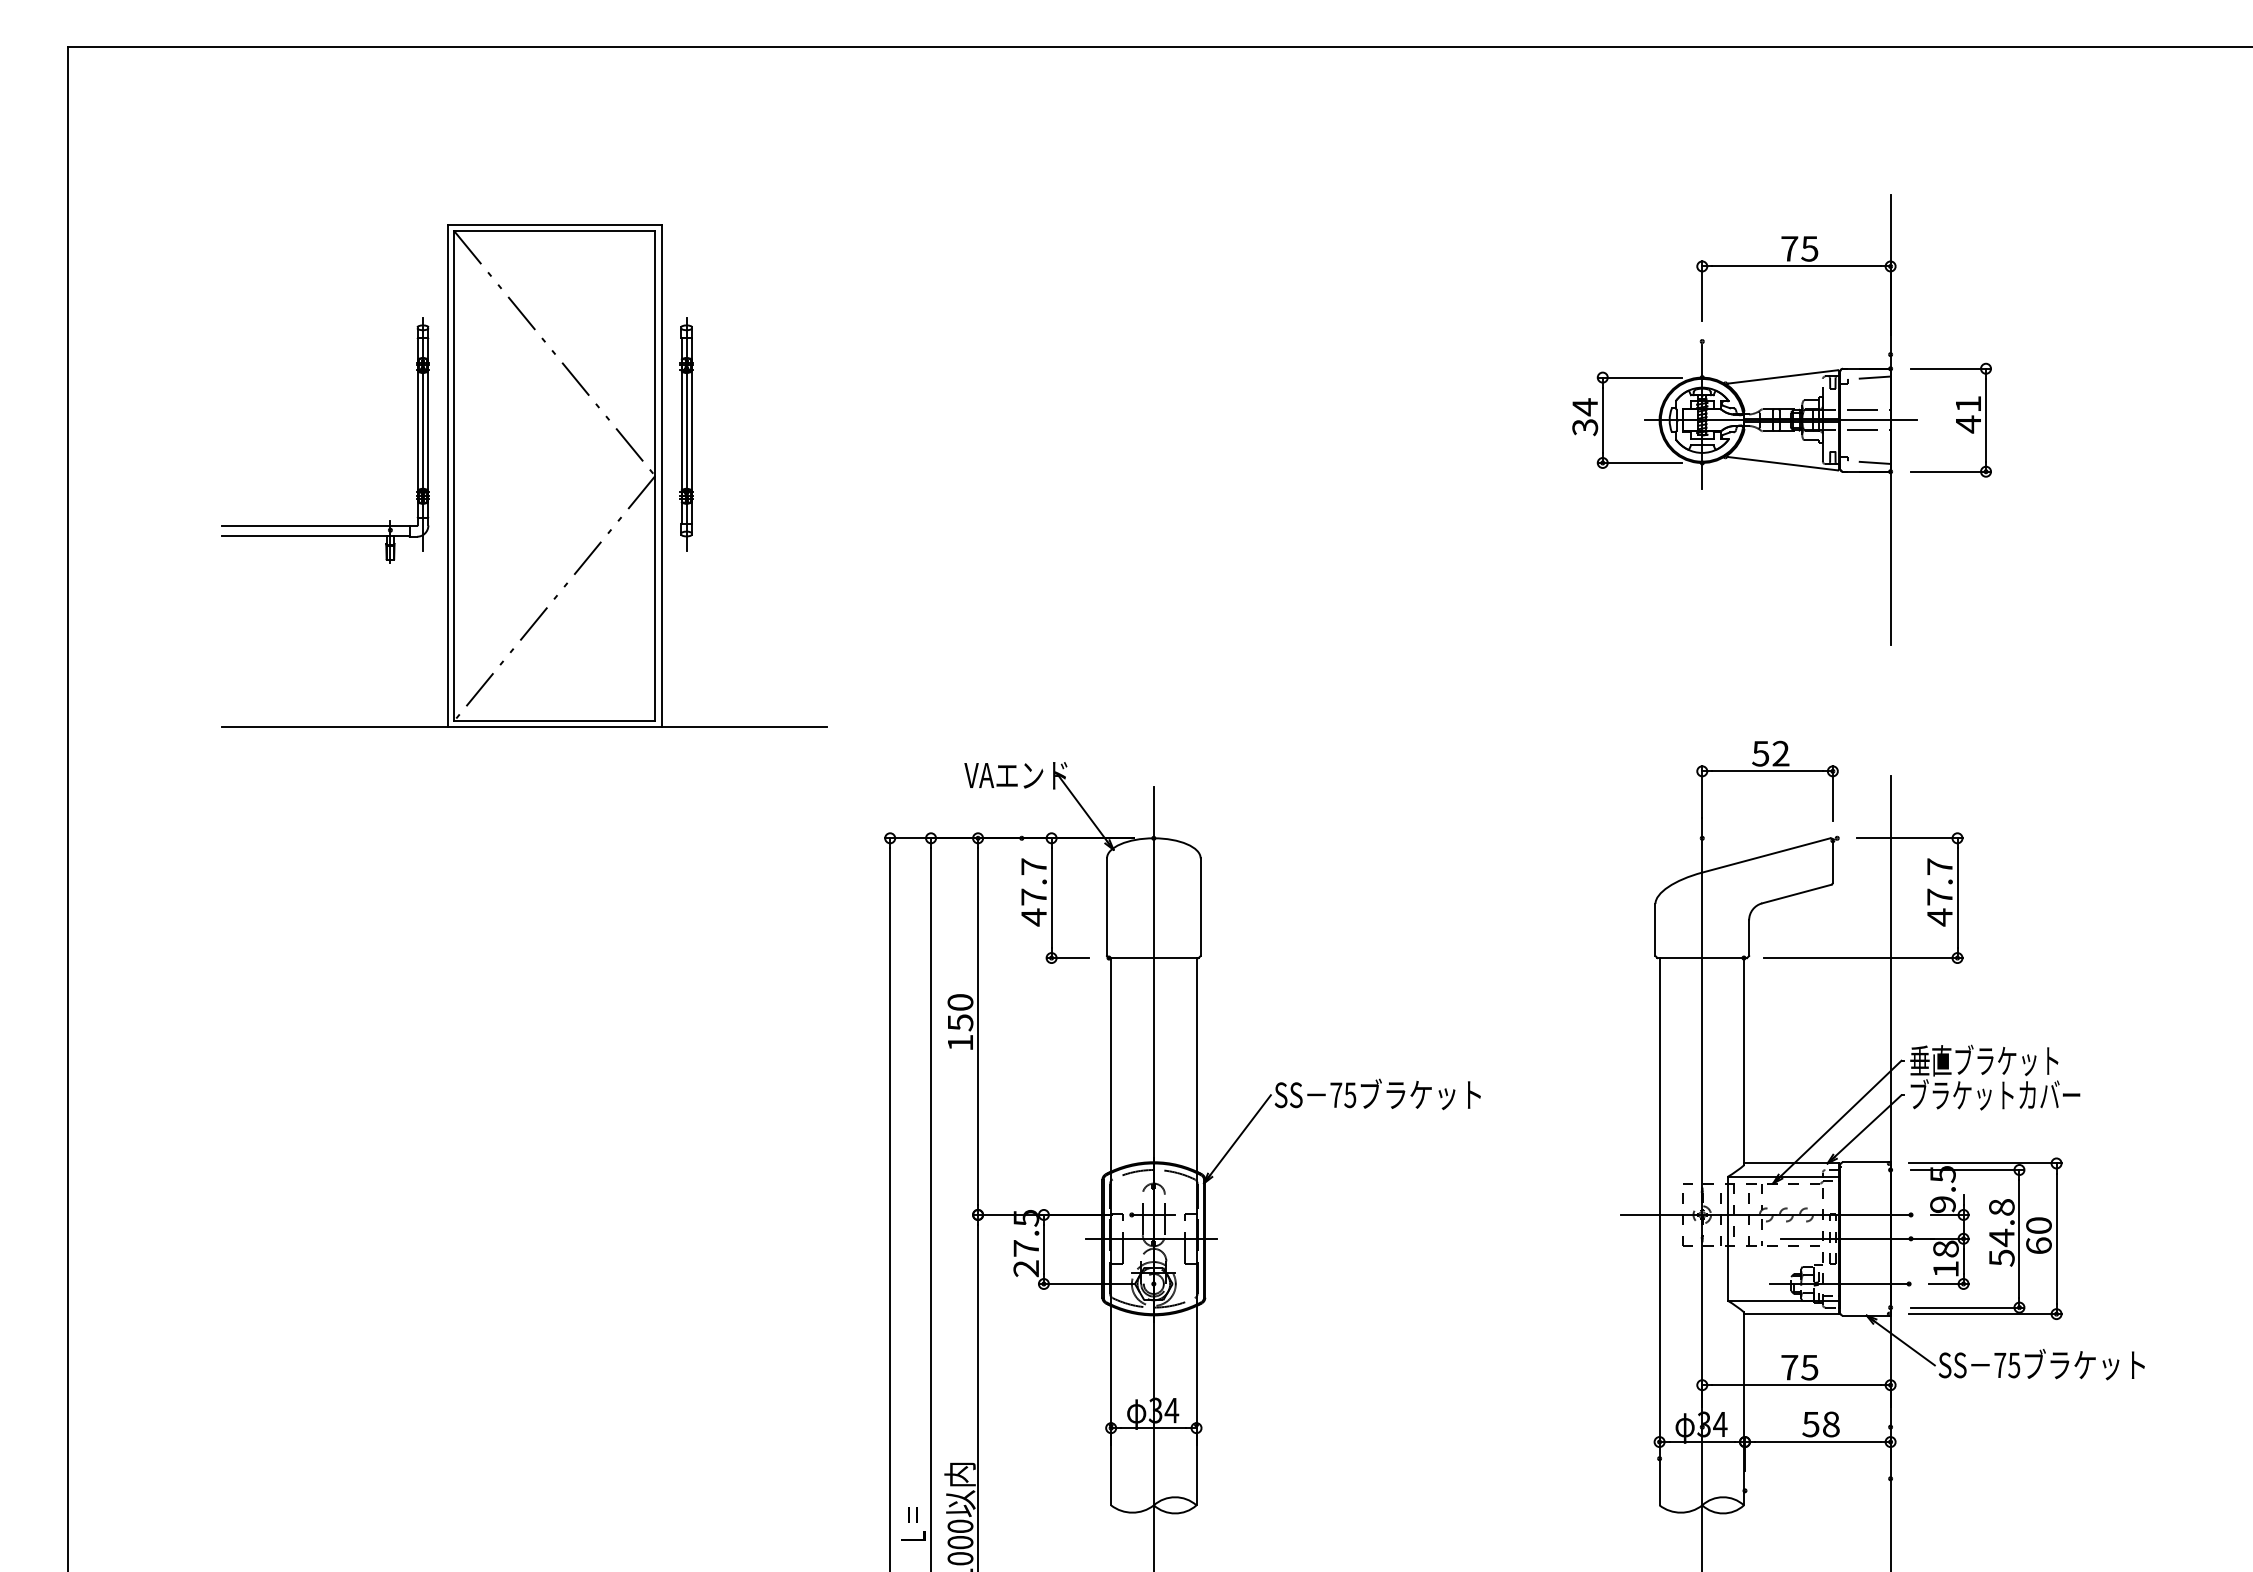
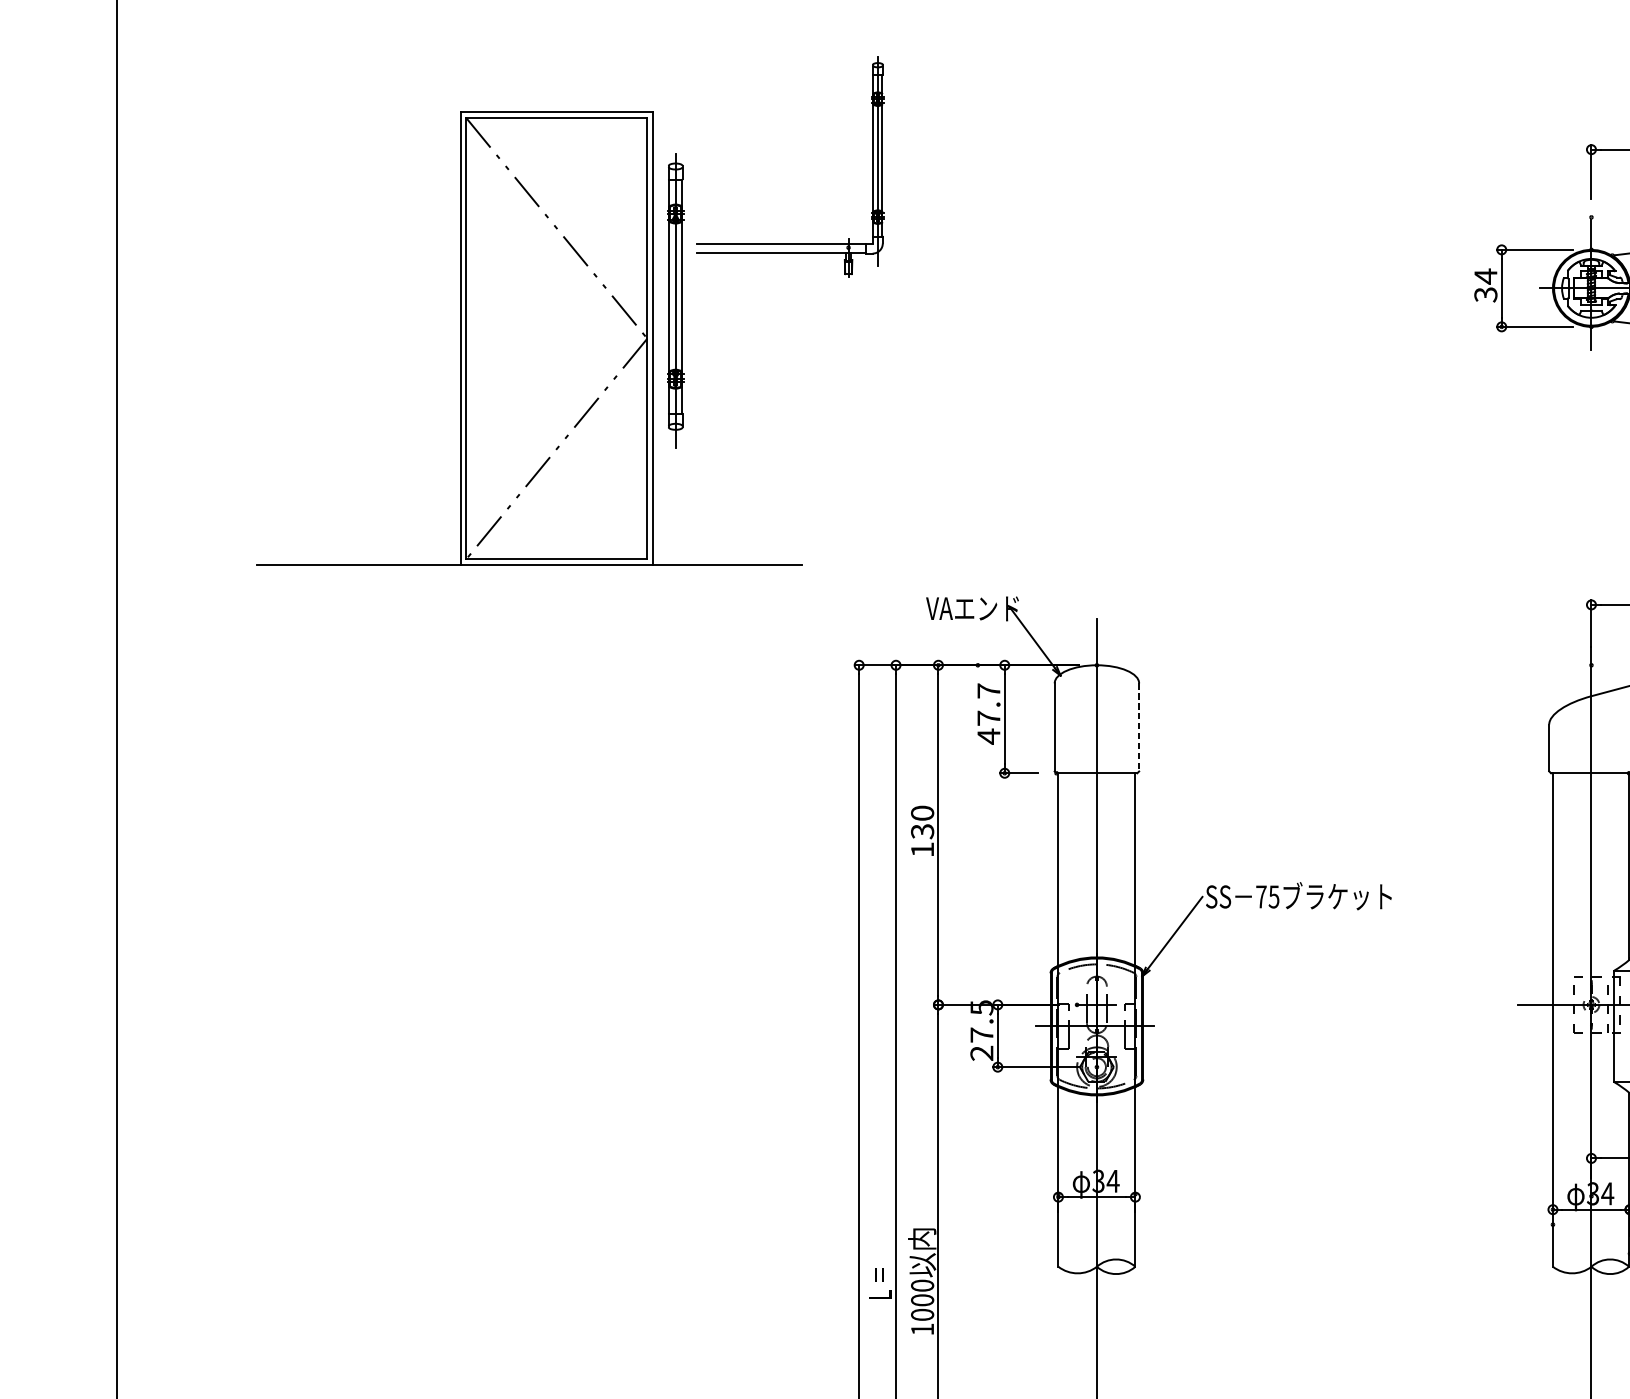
part: (686, 434) -> (675, 301), size x1.4
part: (325, 525) -> (790, 243), moved
line: (1200, 907) -> (1138, 727), solid -> dashed
text: (959, 1022) -> (921, 831), 150 -> 130

